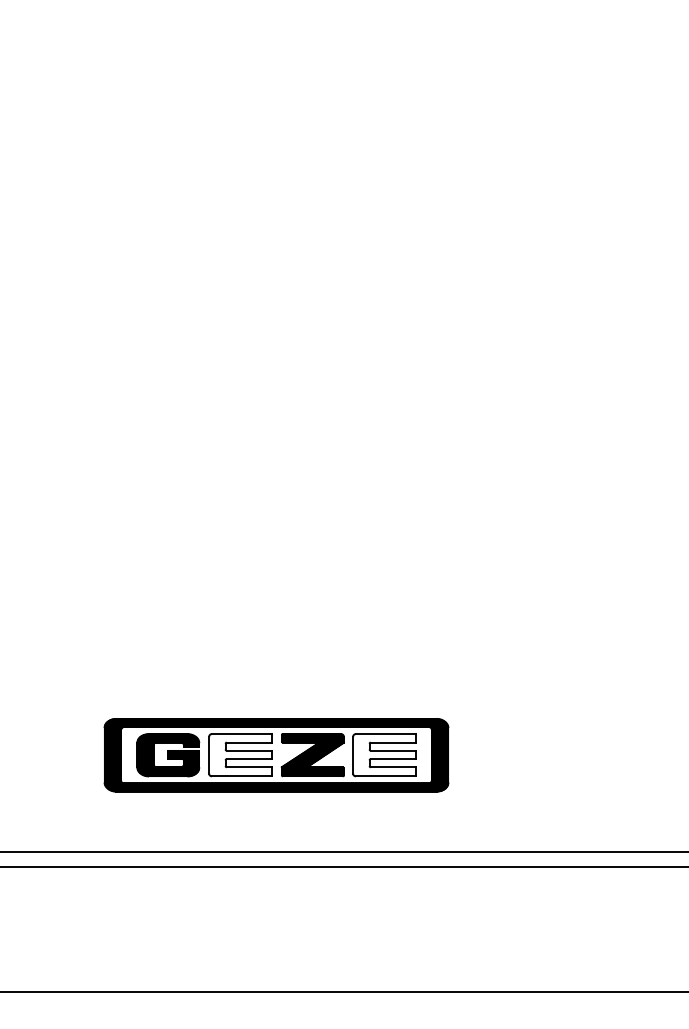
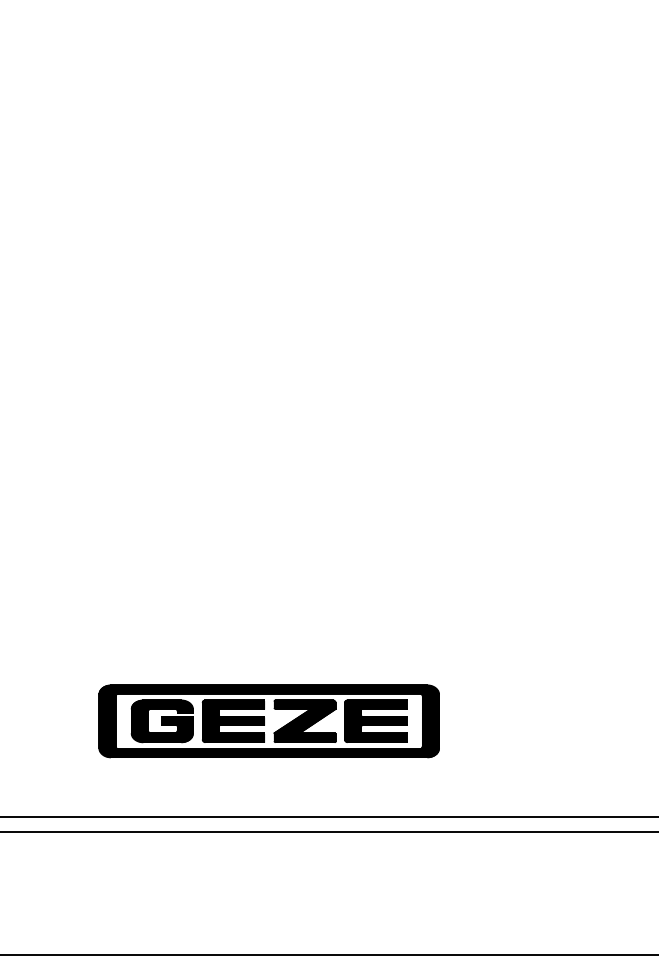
hatch: (240, 755) -> (233, 721), added
hatch: (384, 755) -> (375, 721), added

